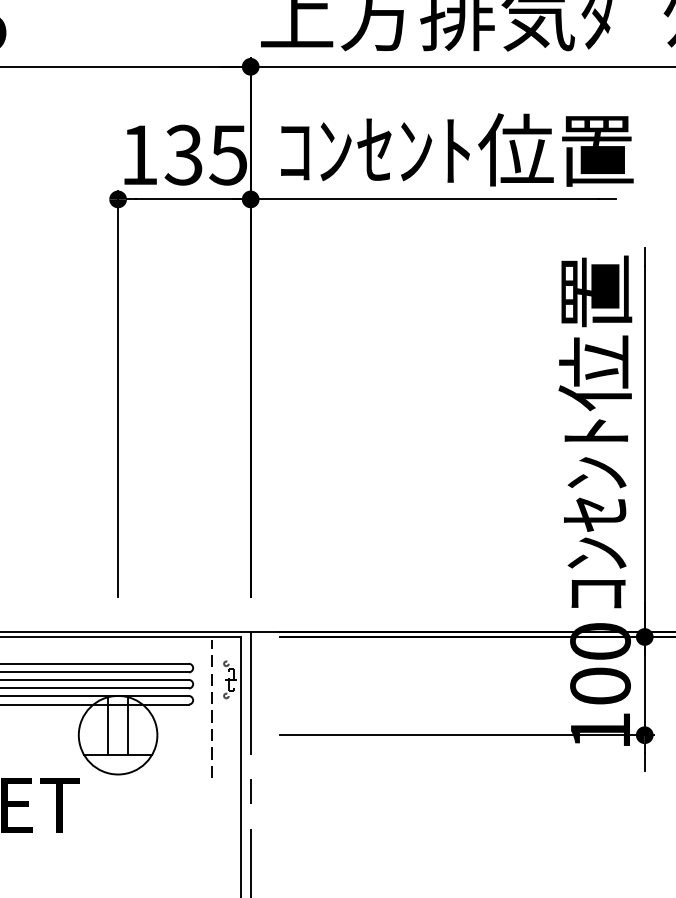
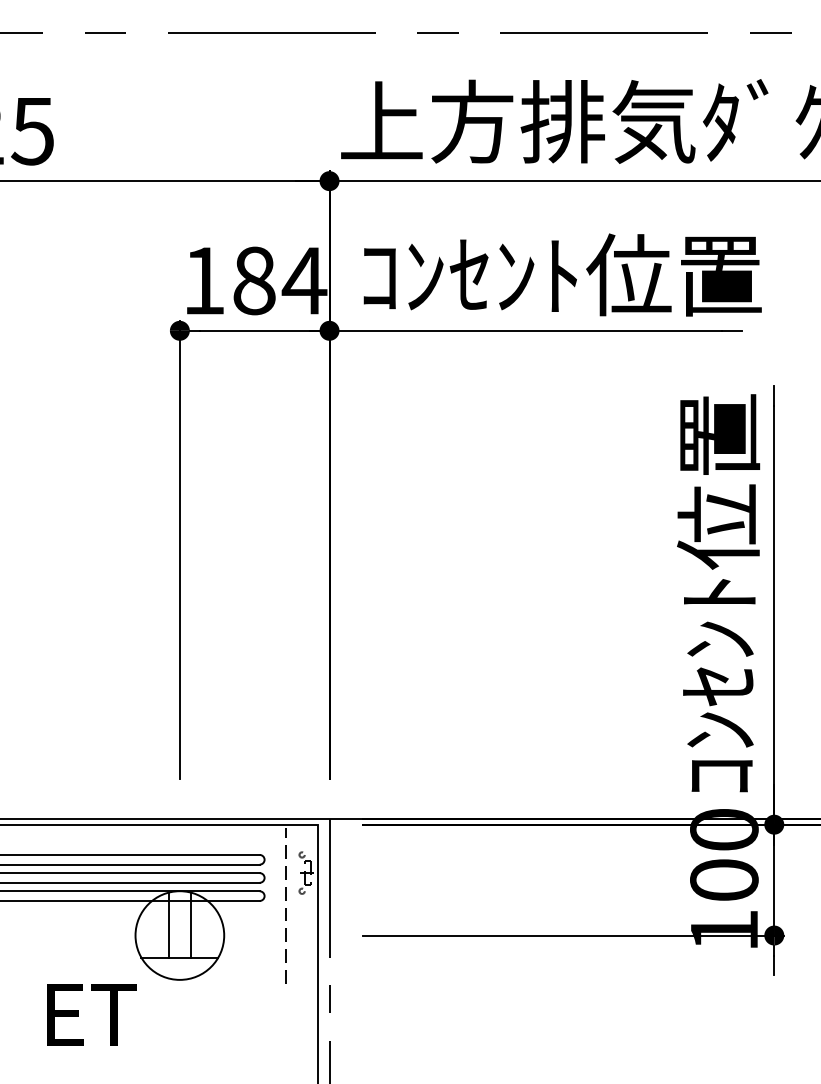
text: (206, 154) -> (279, 280), 135 -> 184

